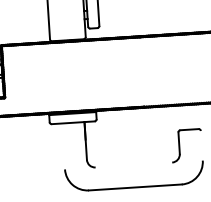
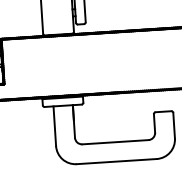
line: (201, 145) -> (173, 125), added
line: (63, 146) -> (54, 126), added
line: (133, 165) -> (115, 142), added

